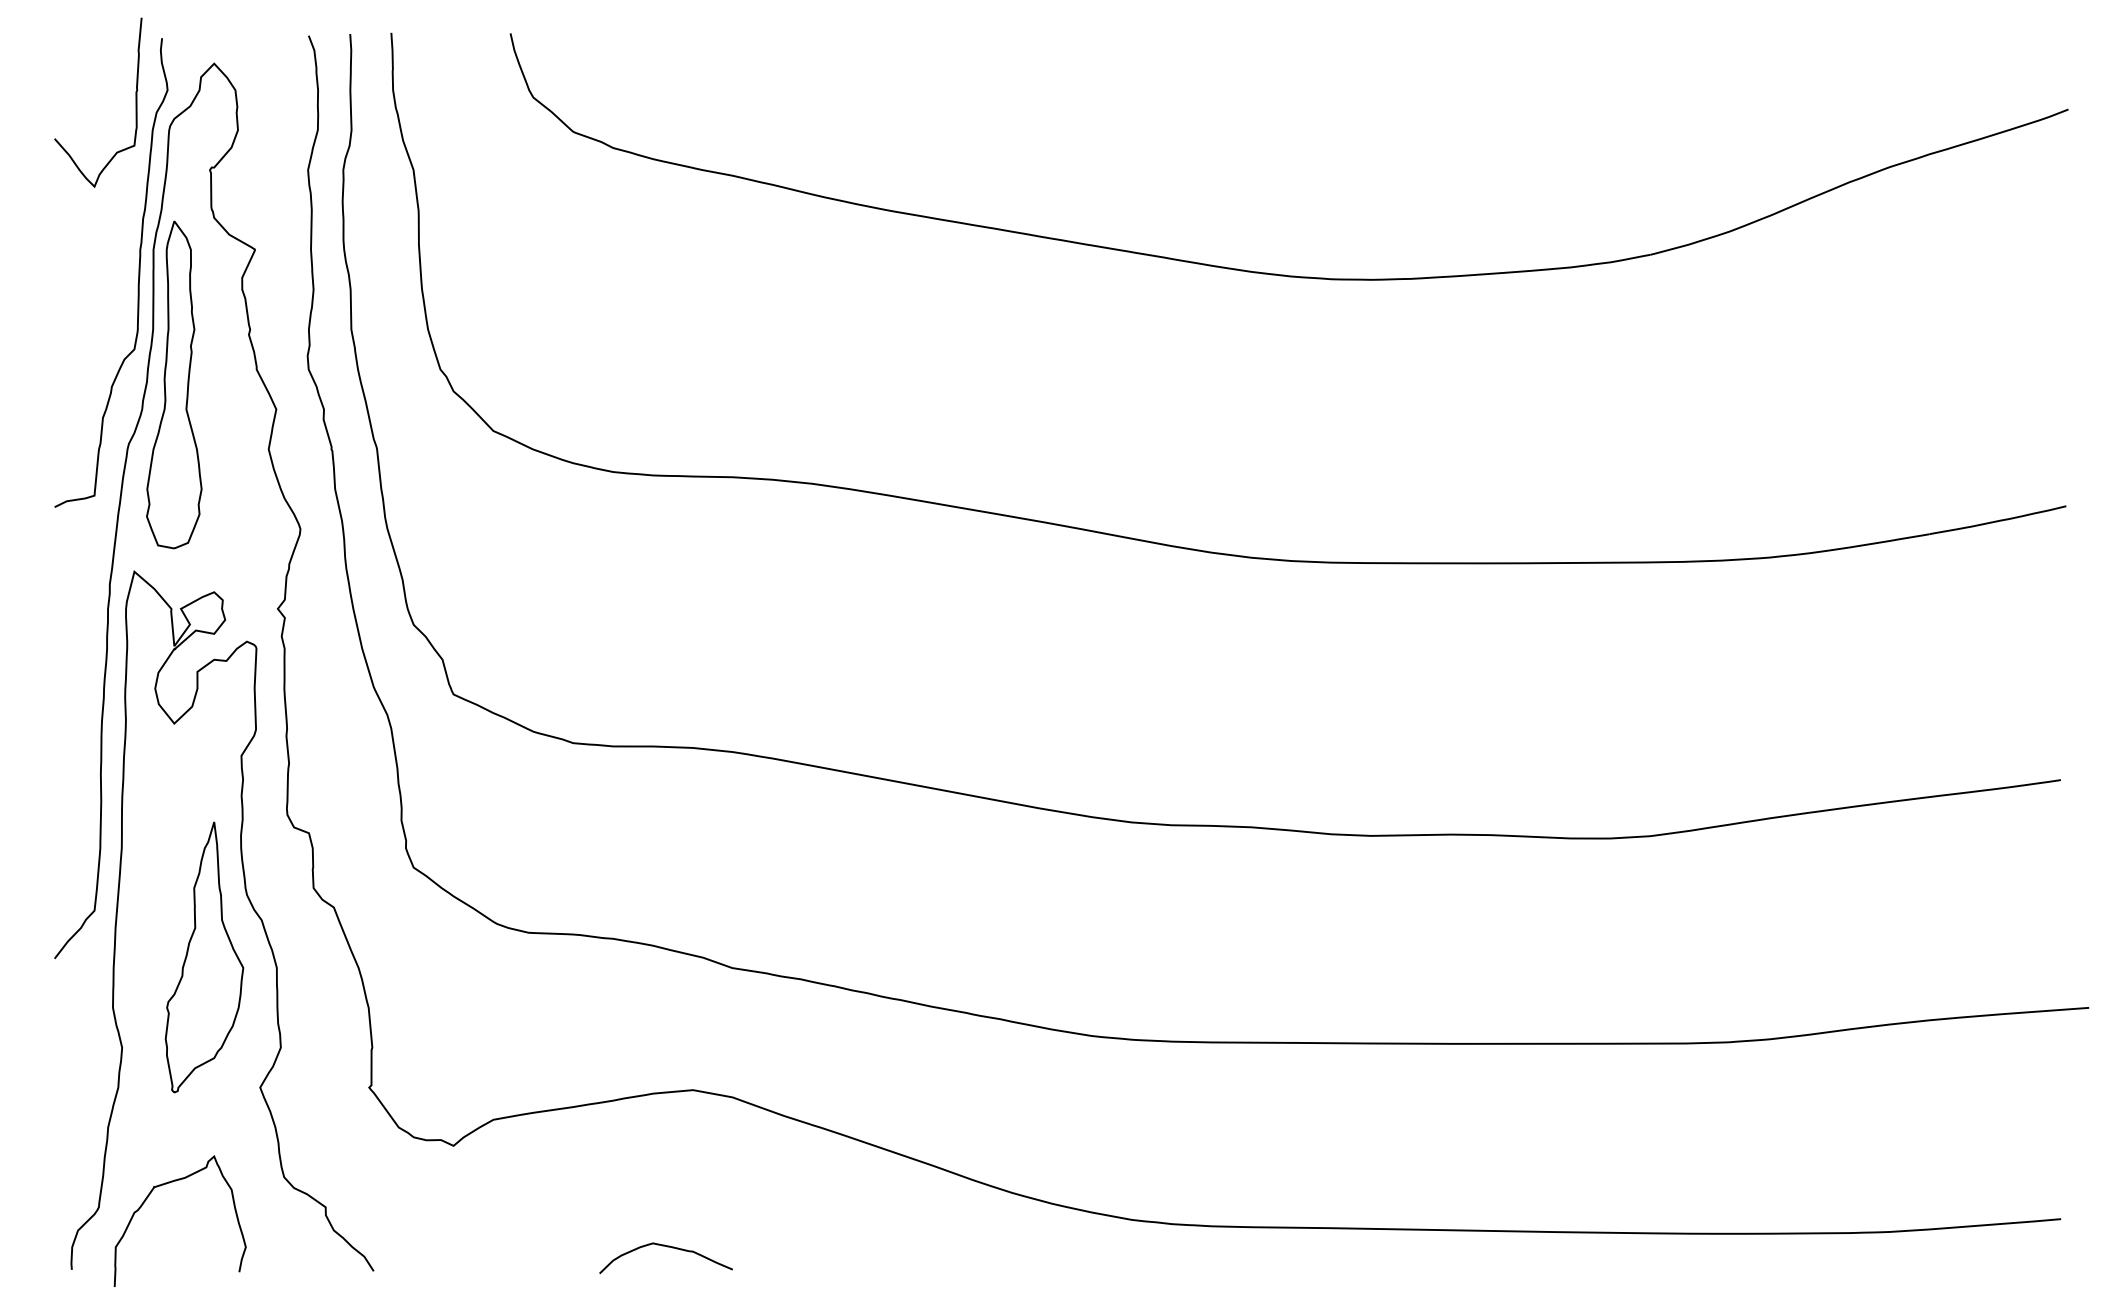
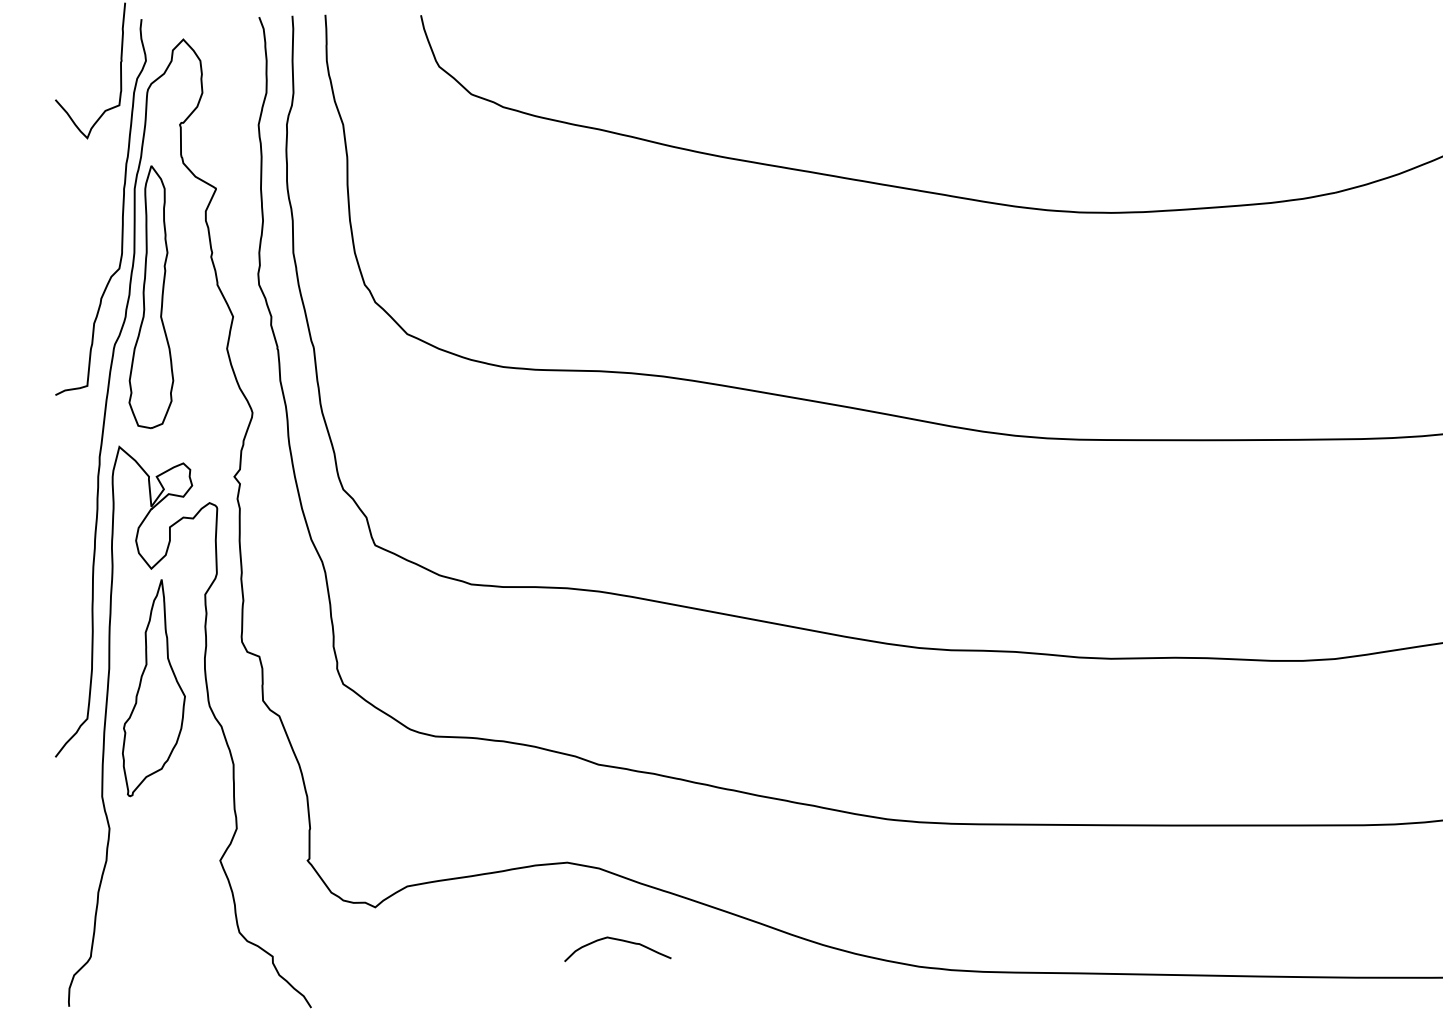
part: (204, 957) -> (153, 688), moved
curve: (166, 1184) -> (145, 938), removed
curve: (667, 1247) -> (619, 940), moved

